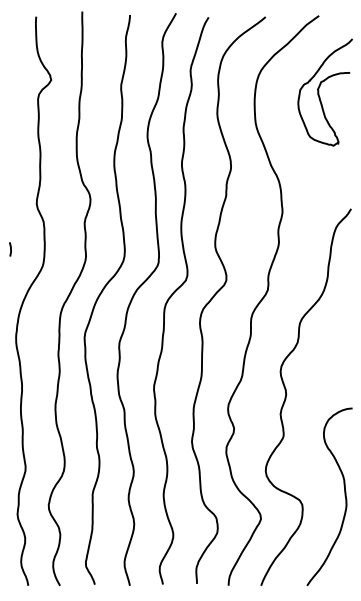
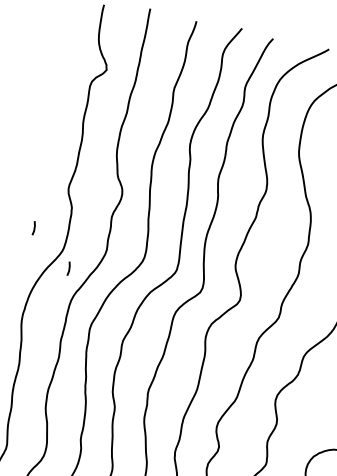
line: (52, 282) -> (68, 268), added

